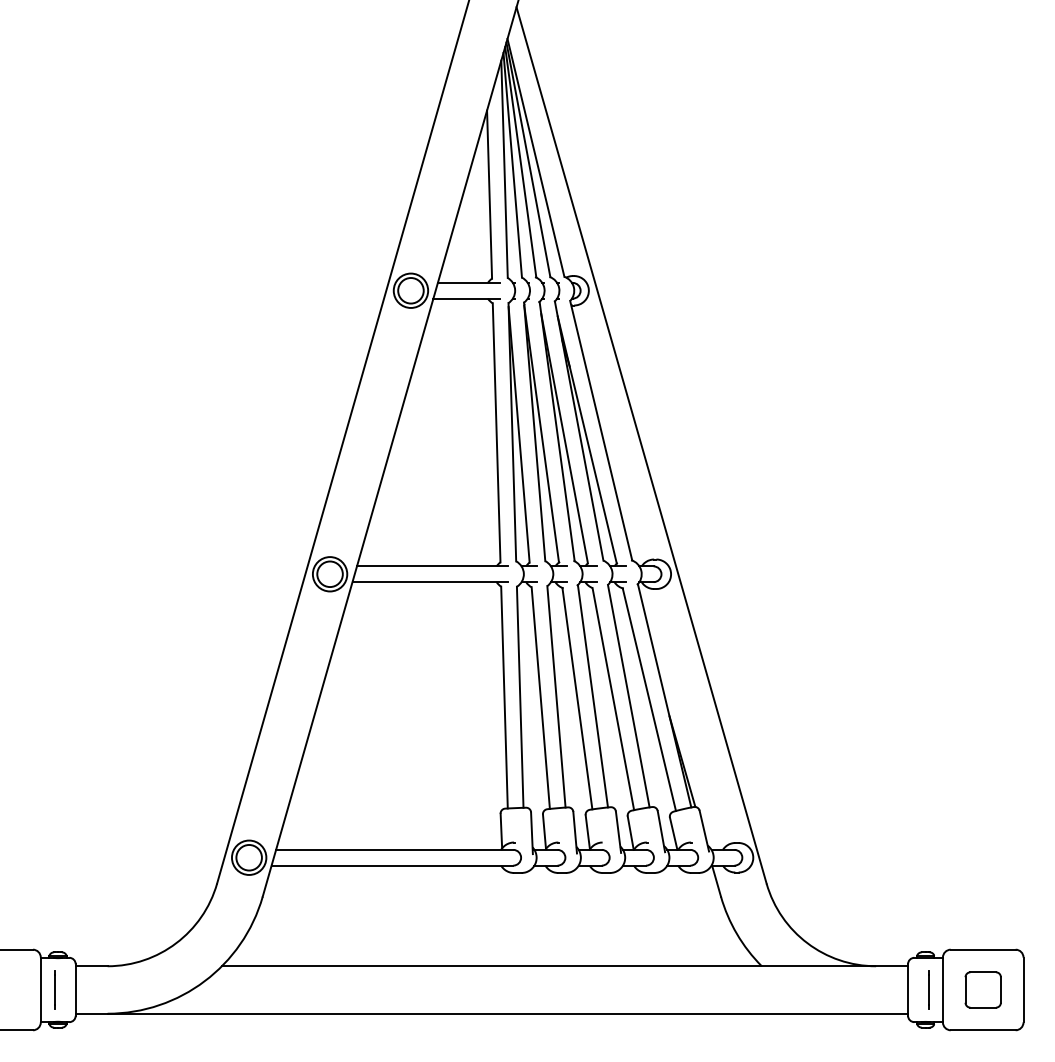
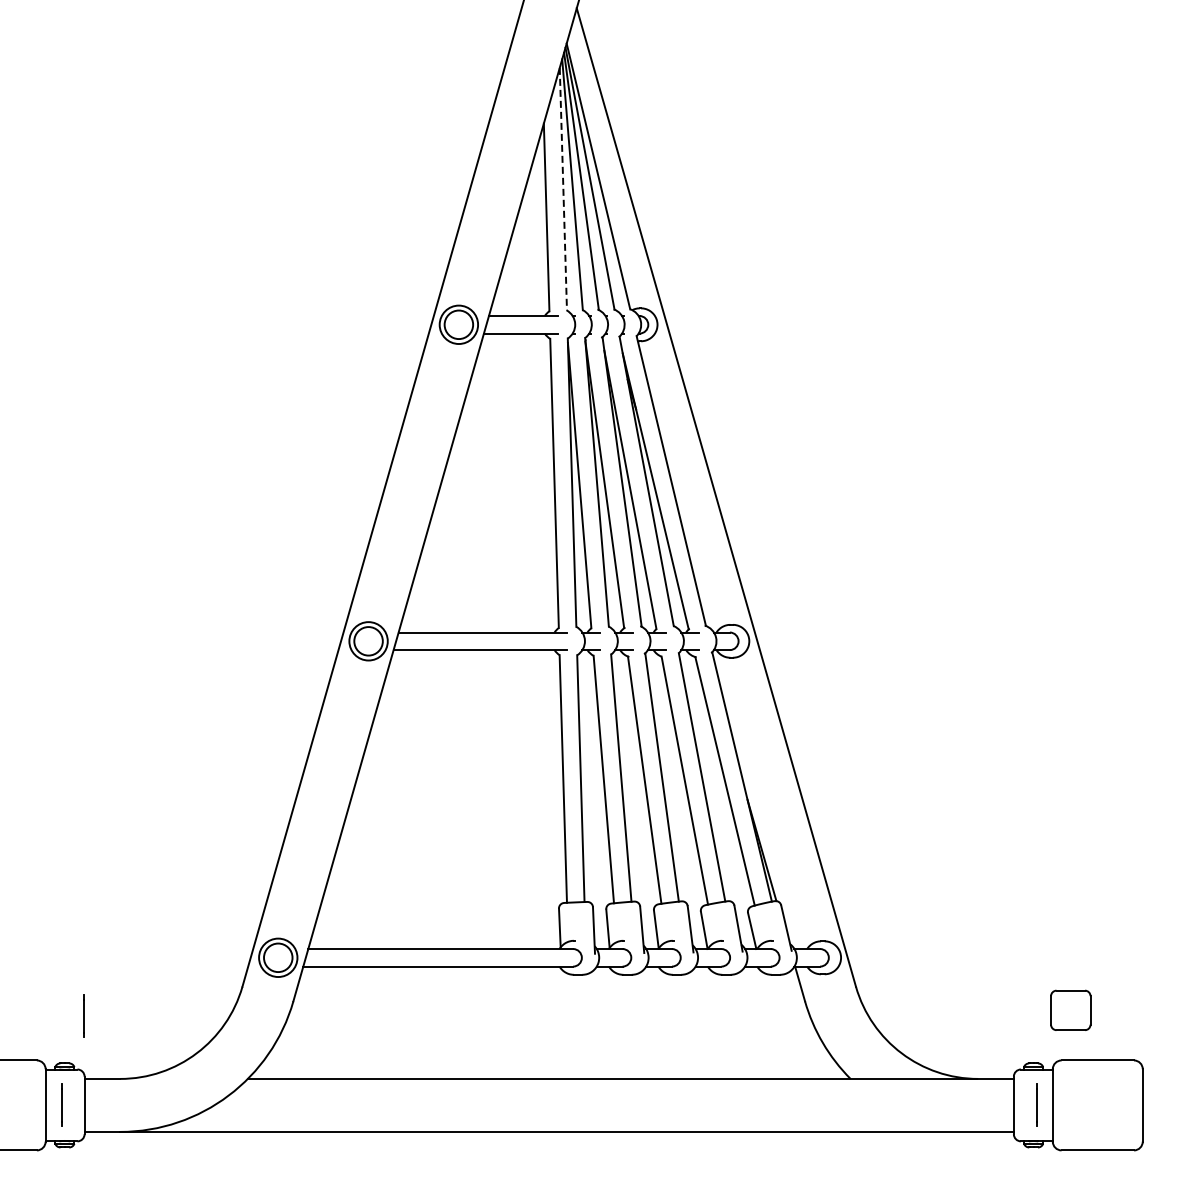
line: (504, 169) -> (563, 189), solid -> dashed
line: (74, 909) -> (83, 1015), added
part: (982, 989) -> (1070, 1009), moved

